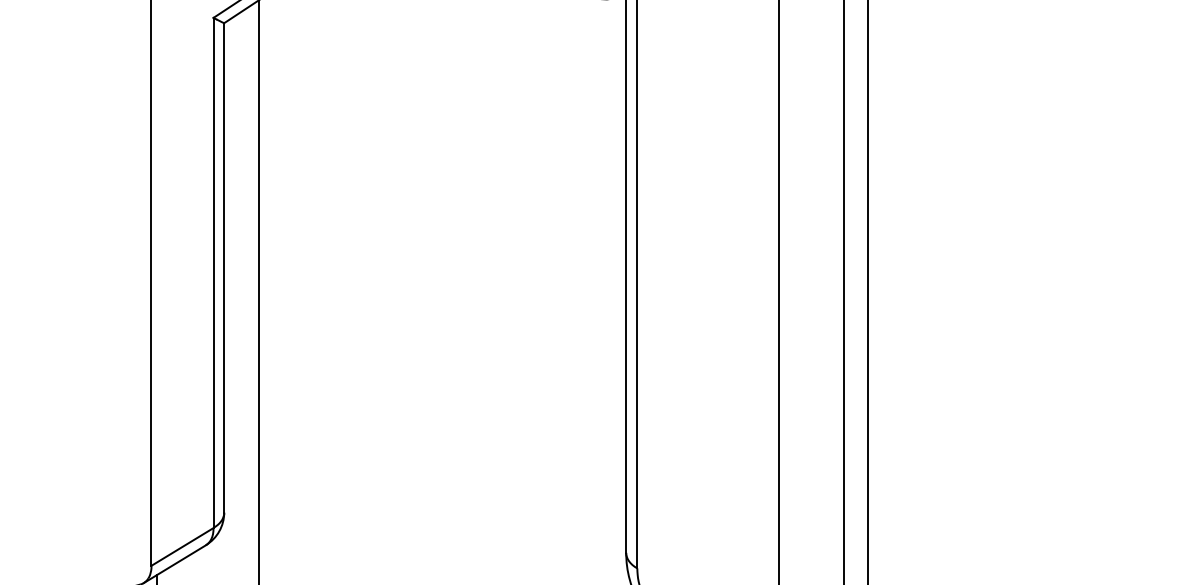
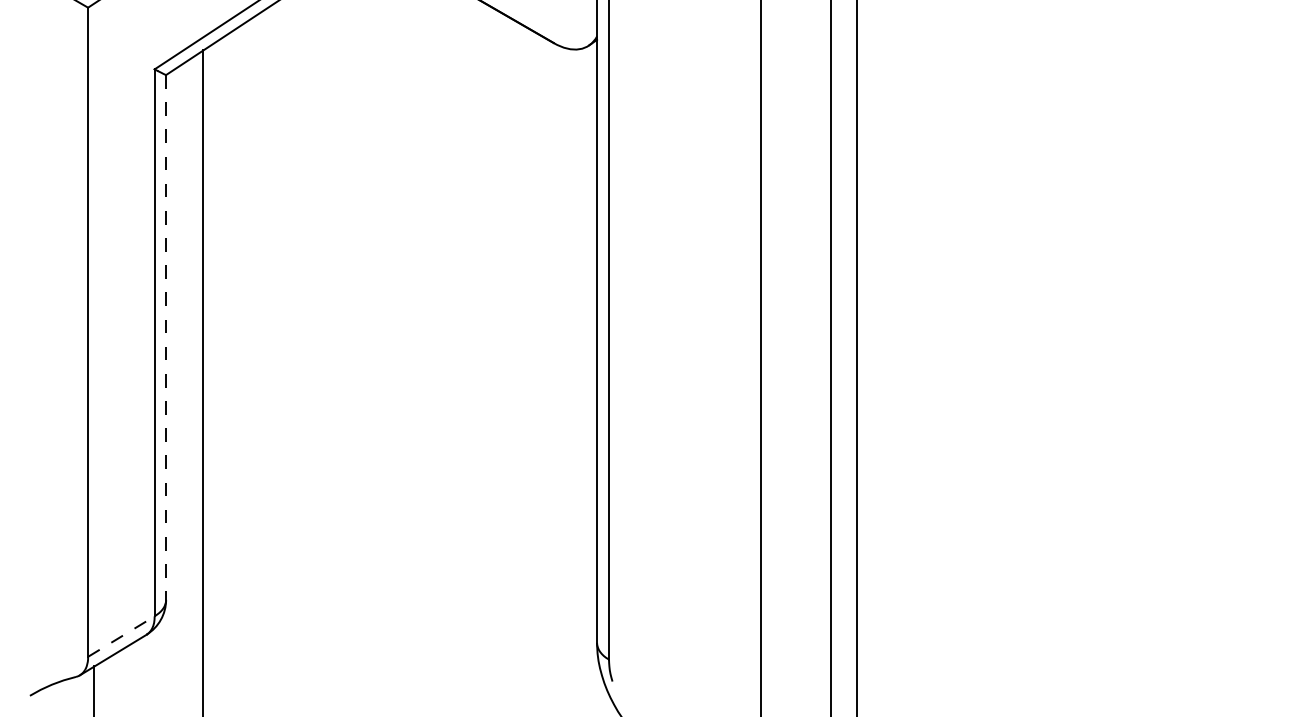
line: (224, 268) -> (166, 338), solid -> dashed
line: (182, 546) -> (121, 636), solid -> dashed

